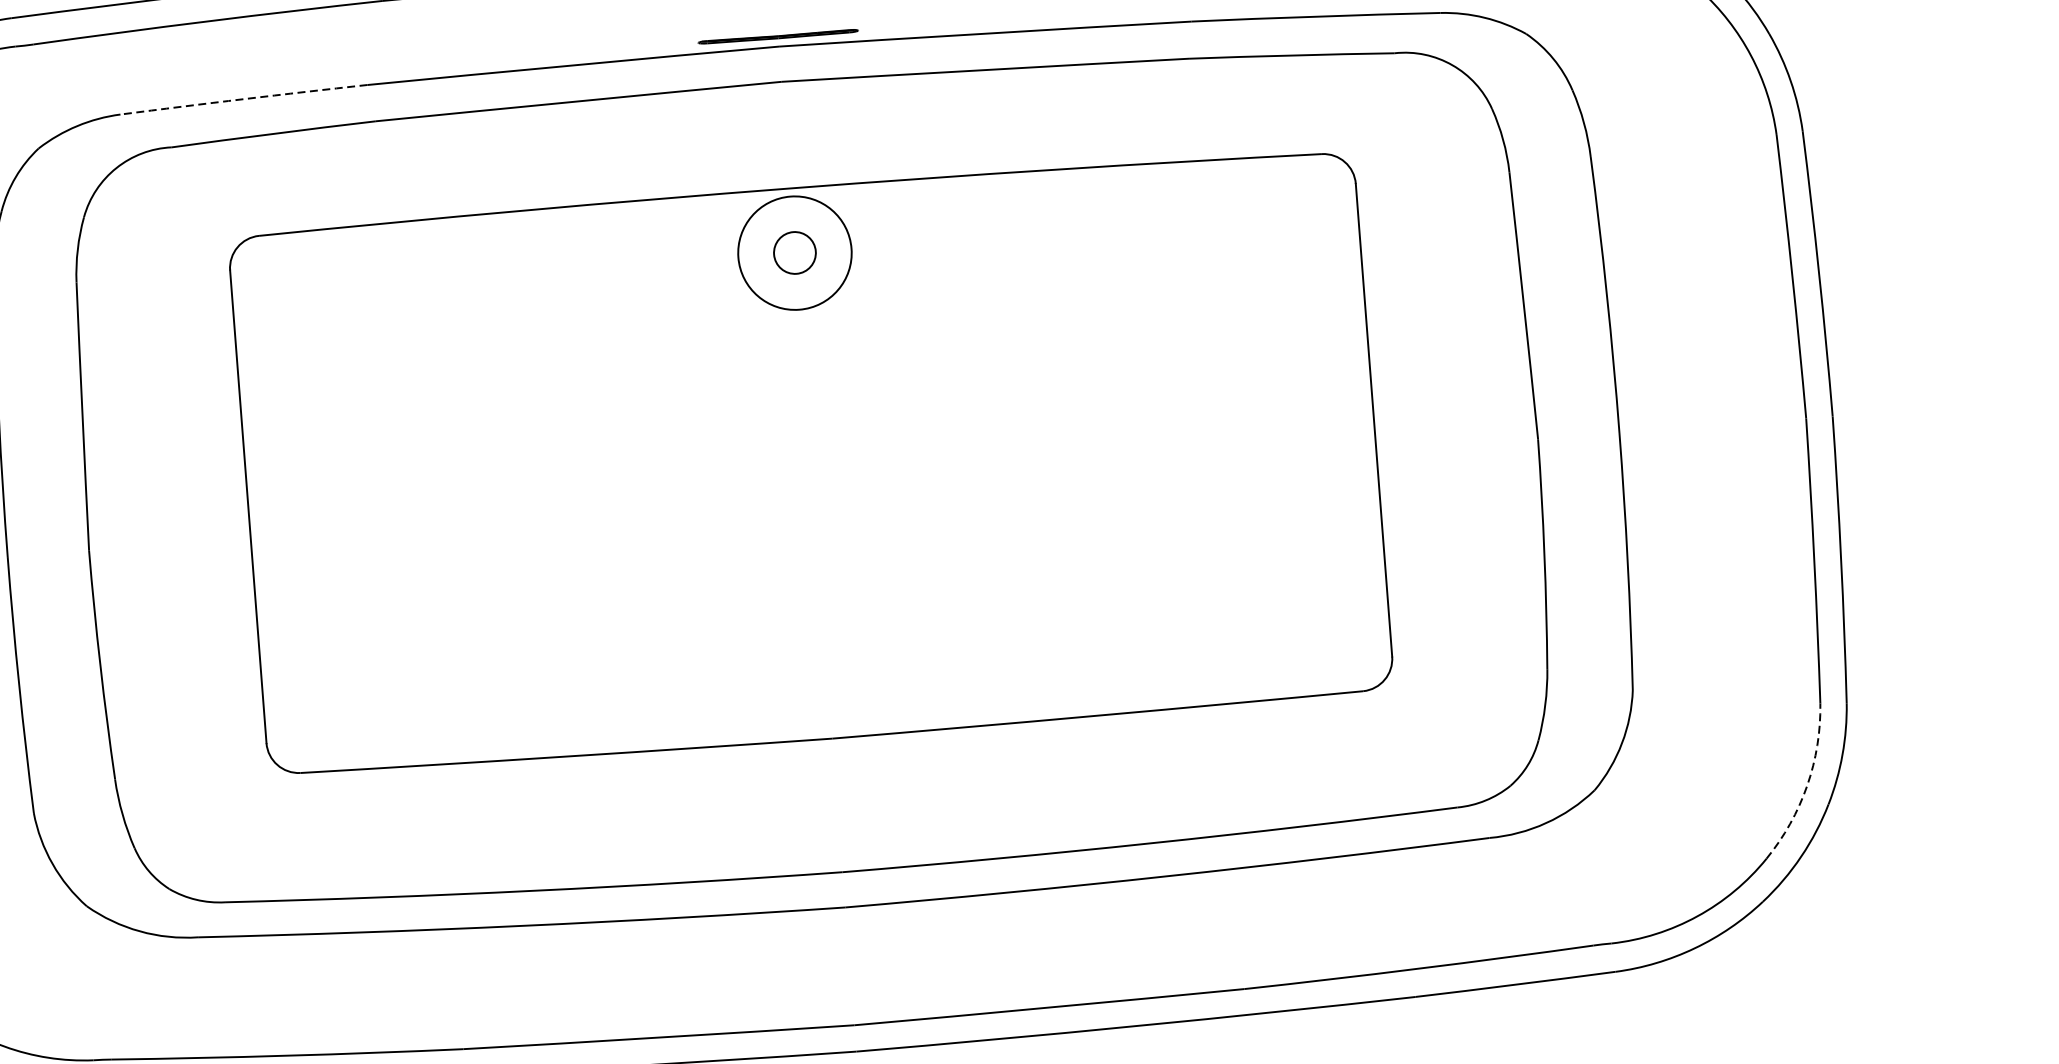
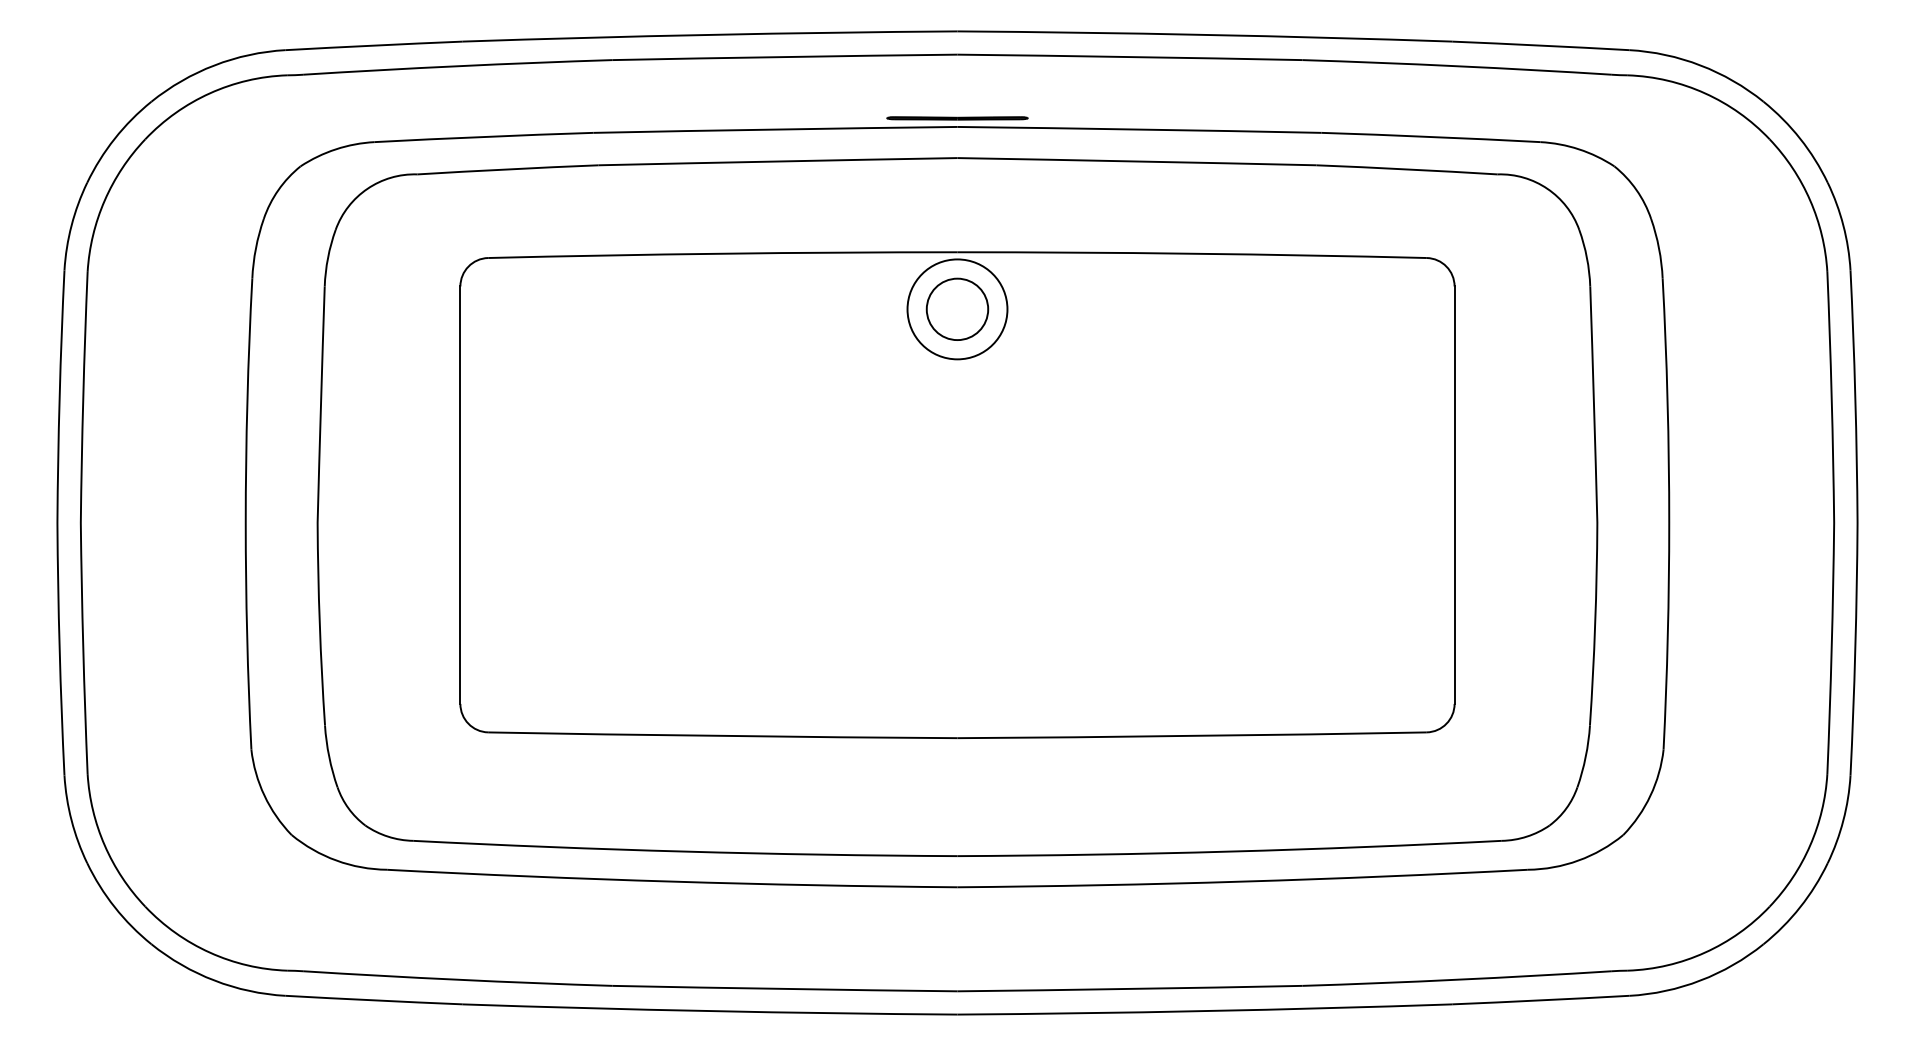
arc: (244, 98) -> (484, 136), dashed -> solid
circle: (794, 252) -> (957, 308), size x1.67
arc: (1807, 785) -> (1810, 845), dashed -> solid

